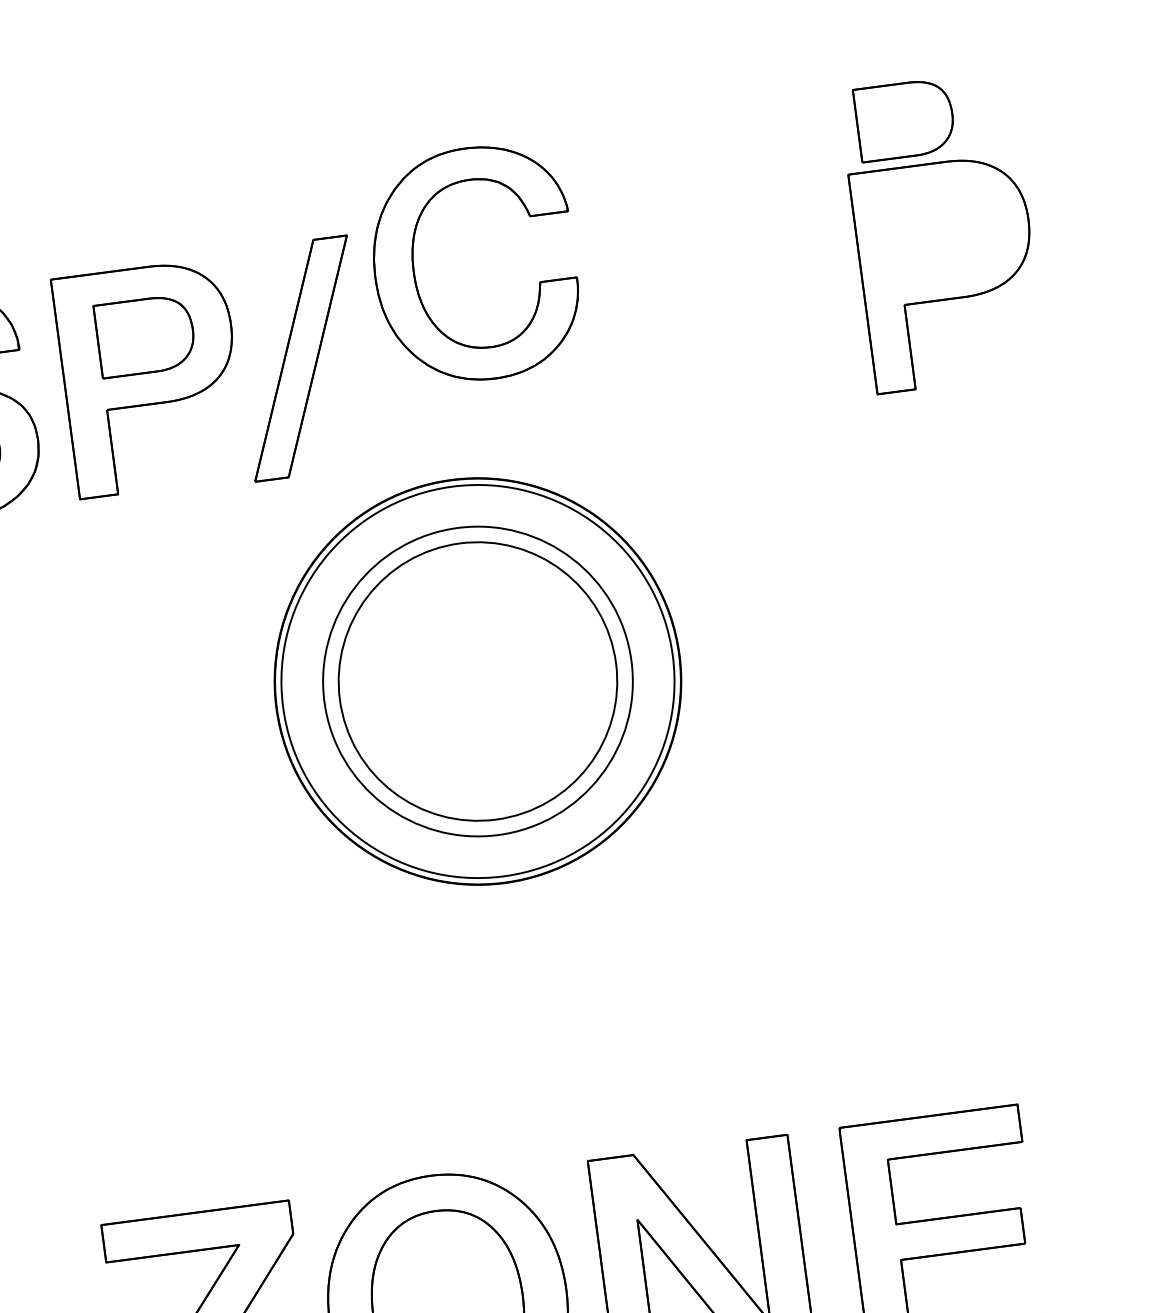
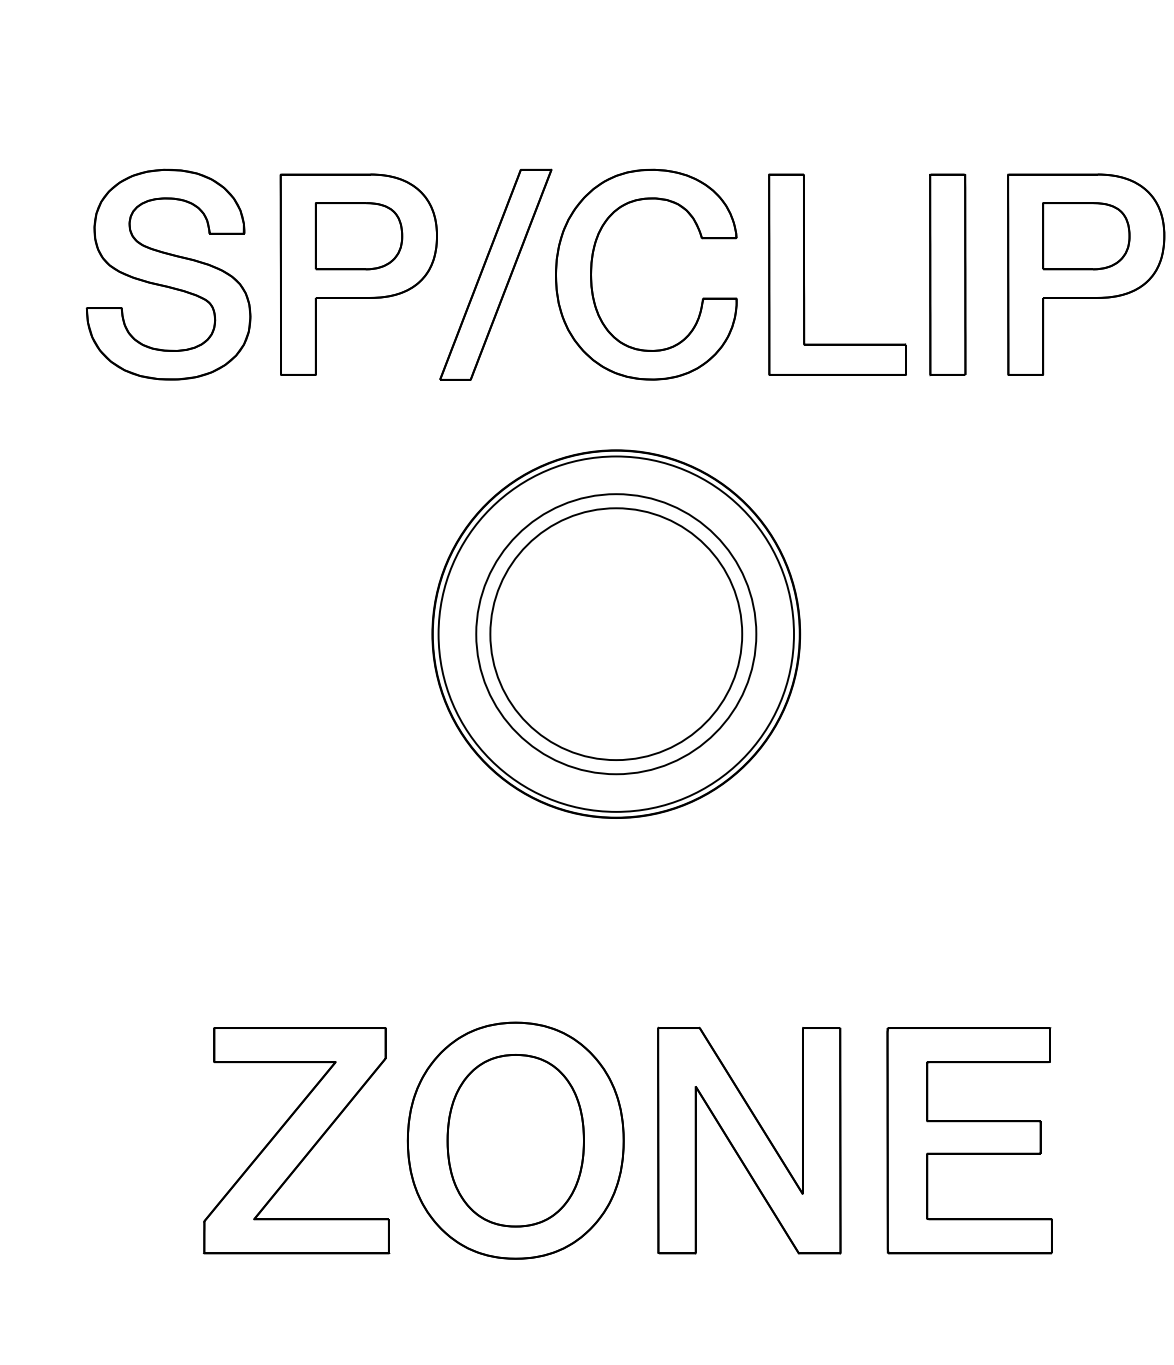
part: (905, 120) -> (1086, 236), moved
part: (414, 268) -> (592, 271), moved
part: (796, 293) -> (947, 274), added
part: (639, 313) -> (804, 274), added
part: (478, 680) -> (616, 633), moved

